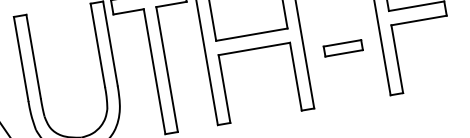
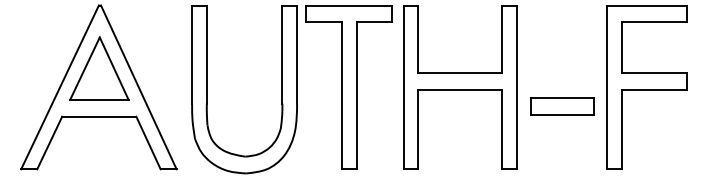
part: (343, 48) -> (562, 106), size x1.43

